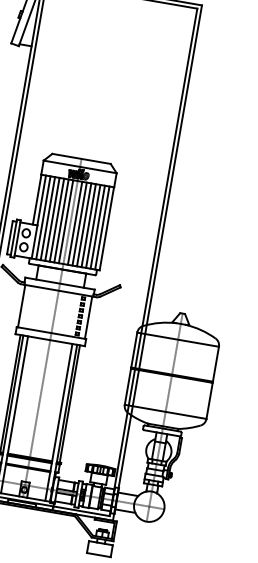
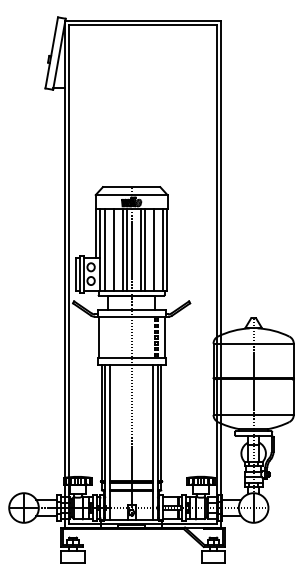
line: (48, 218) -> (109, 249), removed
line: (57, 220) -> (118, 249), removed
line: (75, 223) -> (136, 249), removed
line: (88, 225) -> (149, 249), removed
line: (97, 227) -> (158, 249), removed

